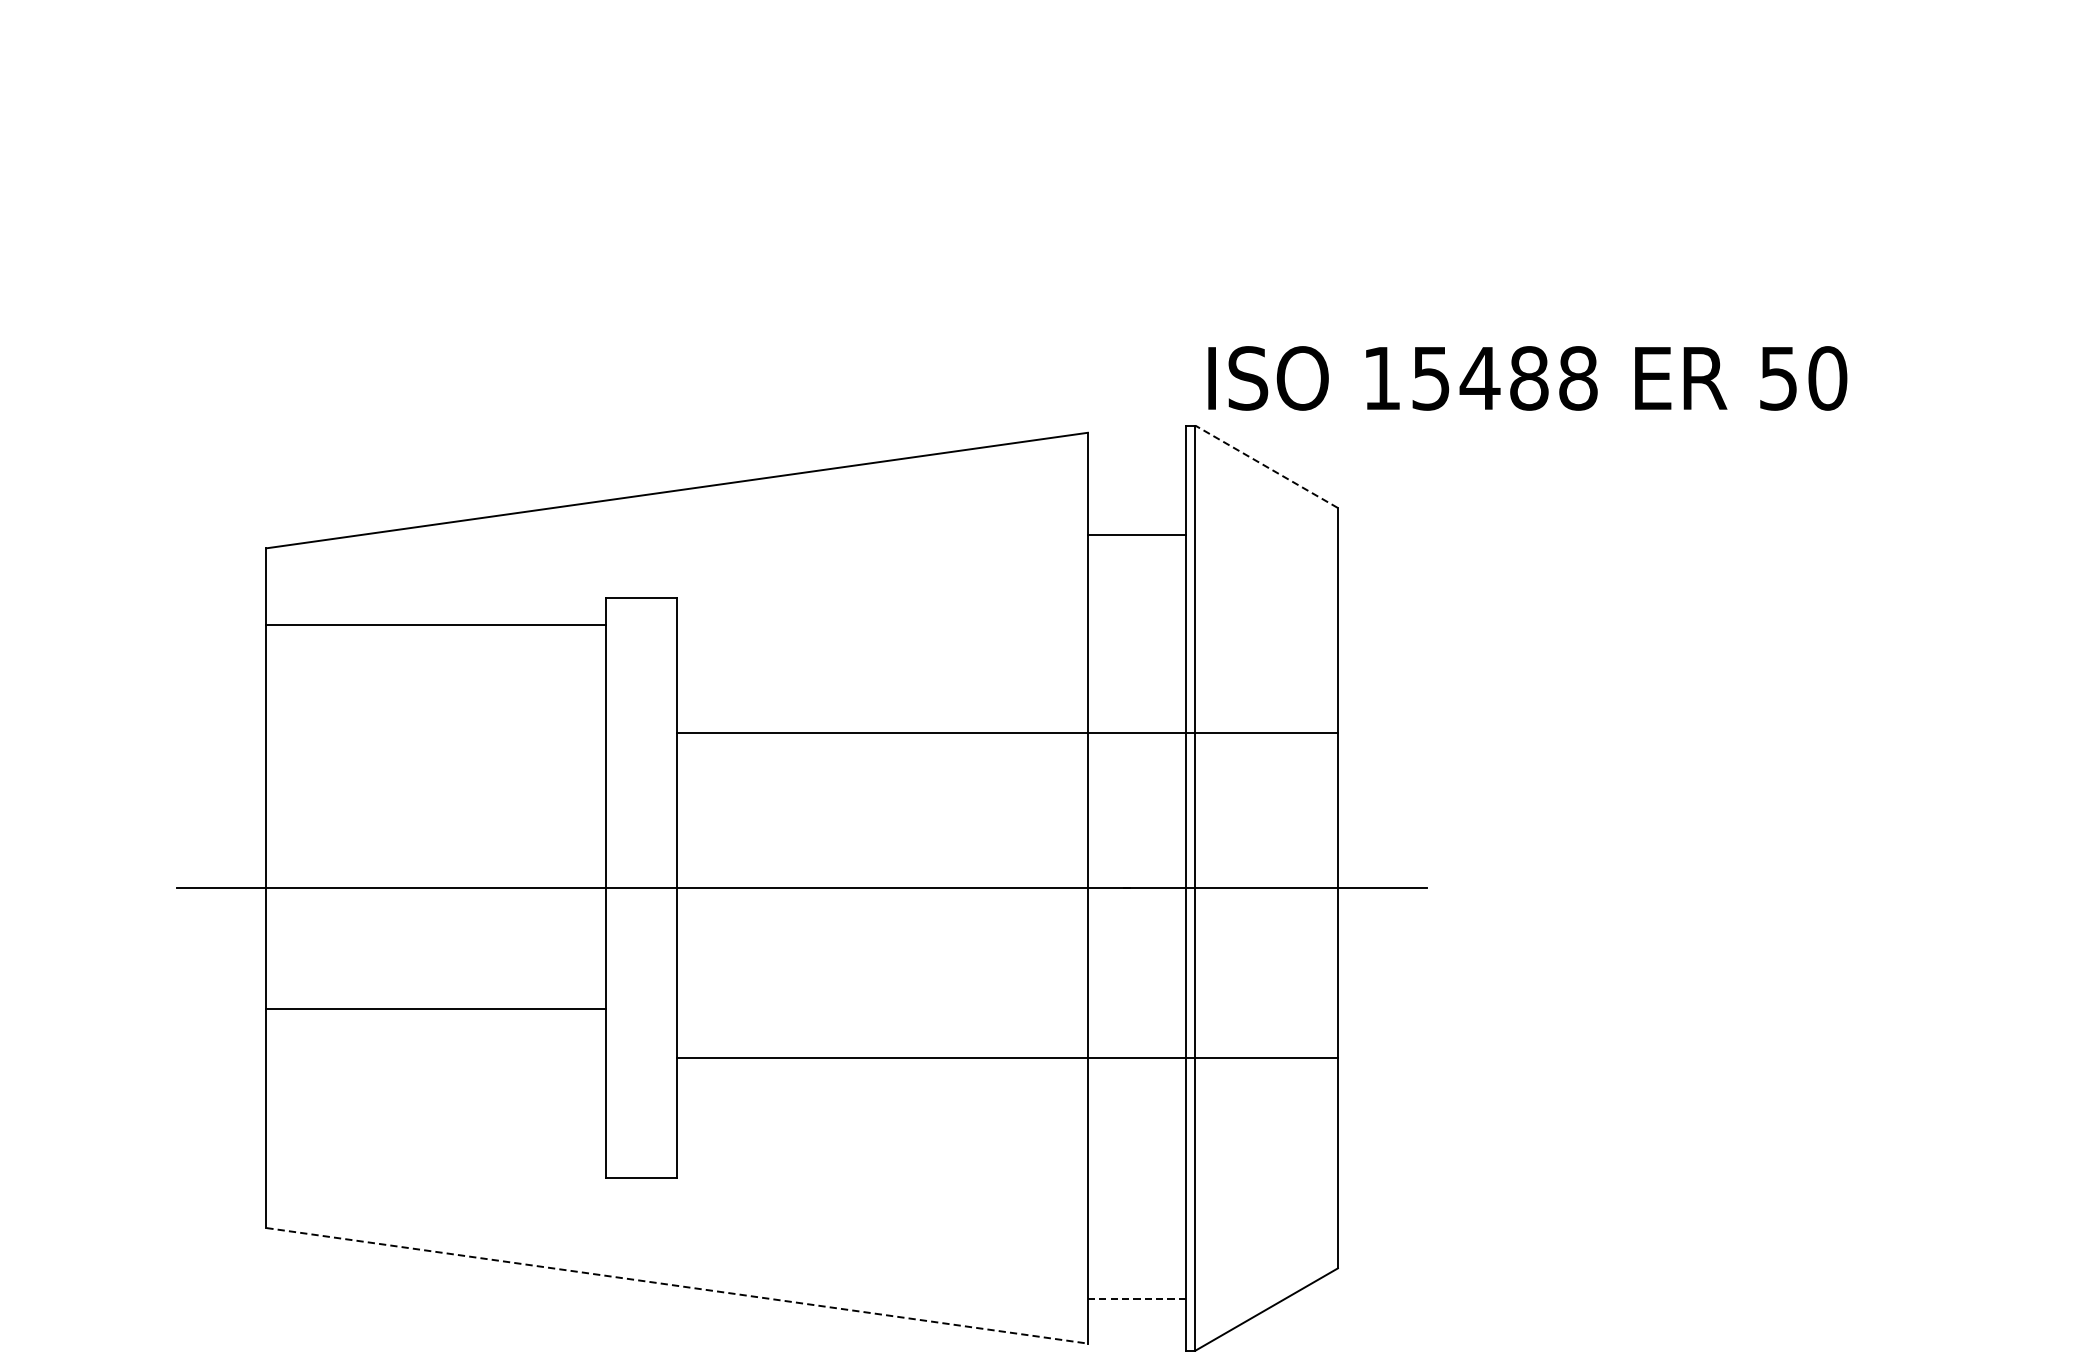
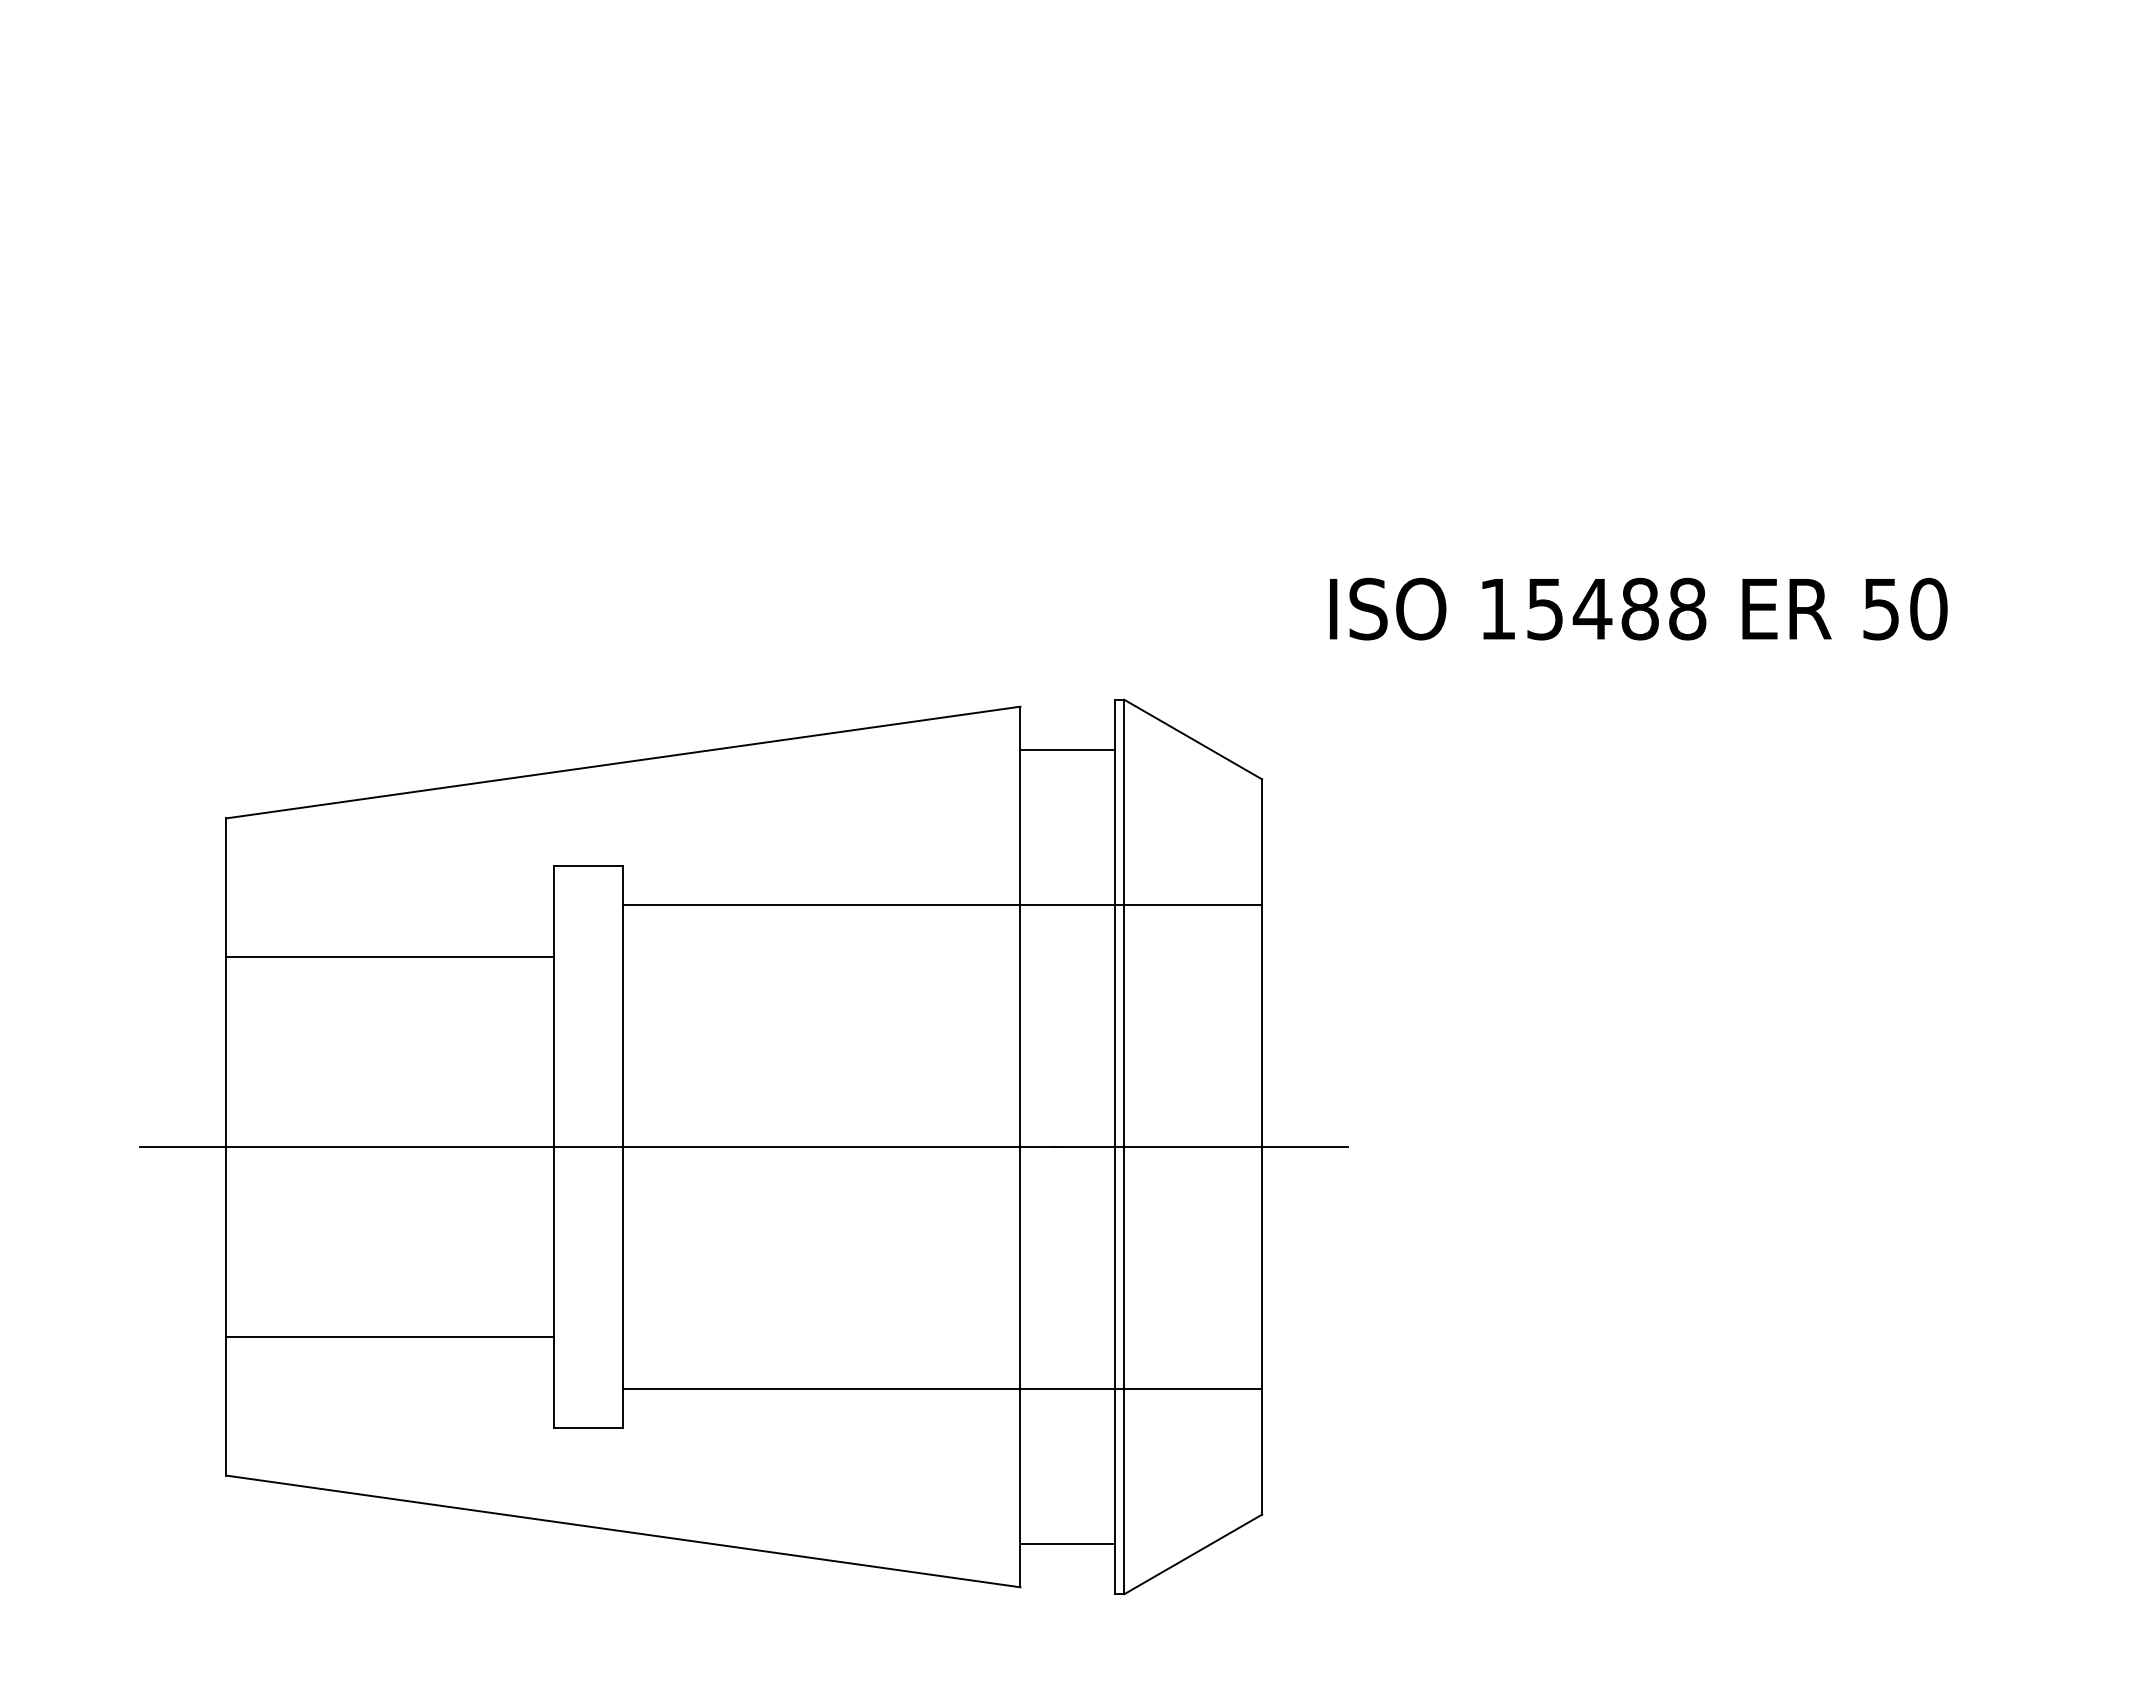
text: (1527, 377) -> (1638, 608), moved
line: (1266, 466) -> (1193, 739), dashed -> solid
line: (1136, 534) -> (1067, 749), moved
line: (436, 624) -> (390, 957), moved
line: (1007, 733) -> (942, 905), moved
line: (436, 1008) -> (390, 1336), moved
line: (1007, 1057) -> (942, 1388), moved
line: (677, 1285) -> (623, 1531), dashed -> solid
line: (1136, 1299) -> (1067, 1544), dashed -> solid

